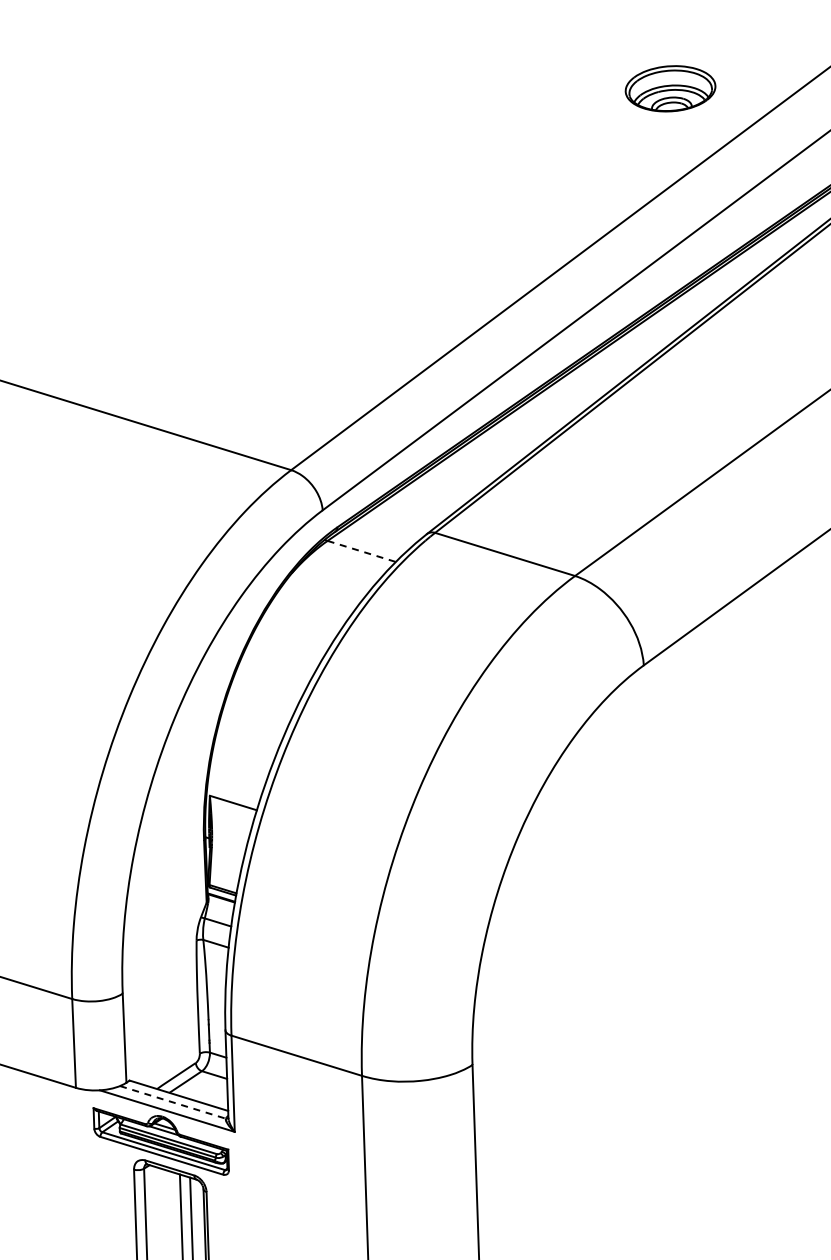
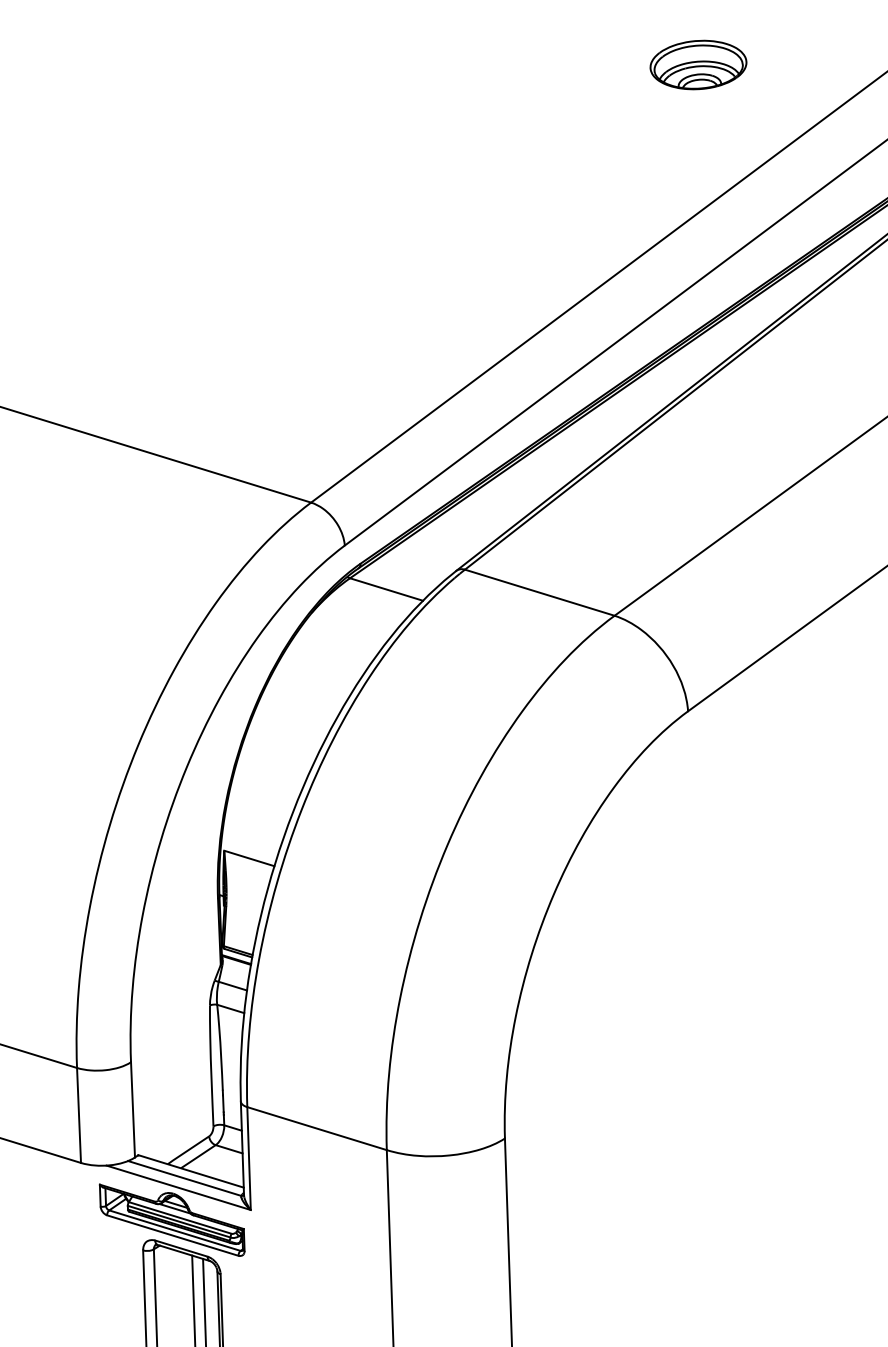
part: (670, 88) -> (698, 64), moved
line: (361, 551) -> (386, 589), dashed -> solid
line: (173, 1102) -> (185, 1178), dashed -> solid

